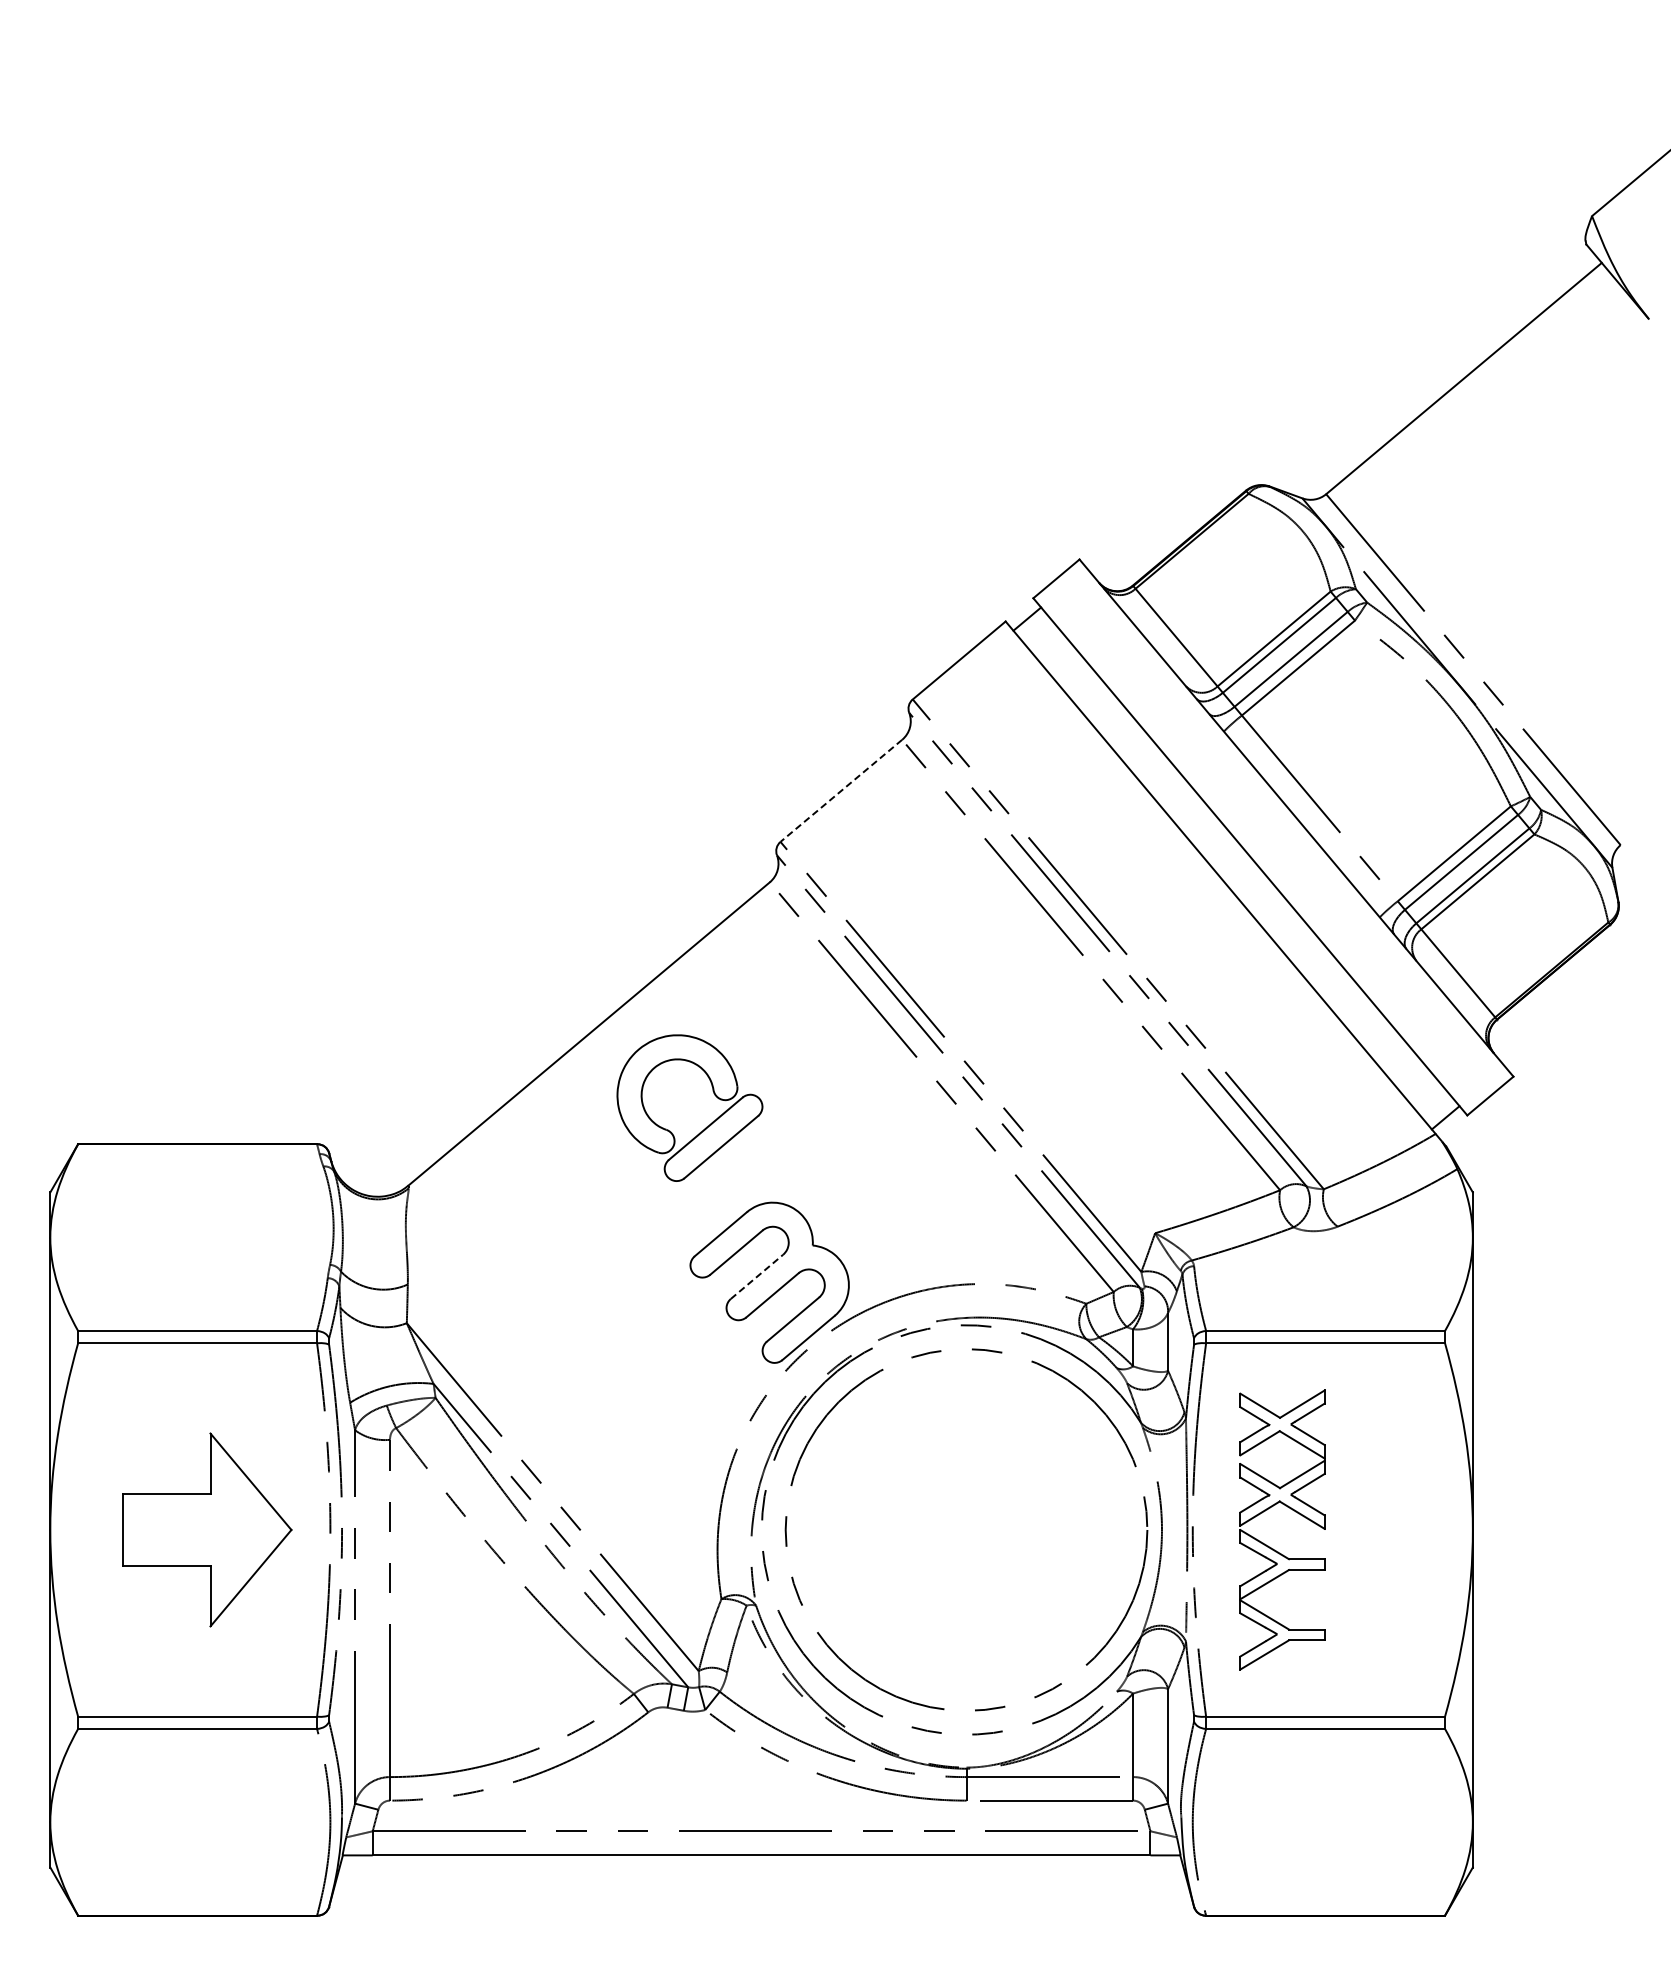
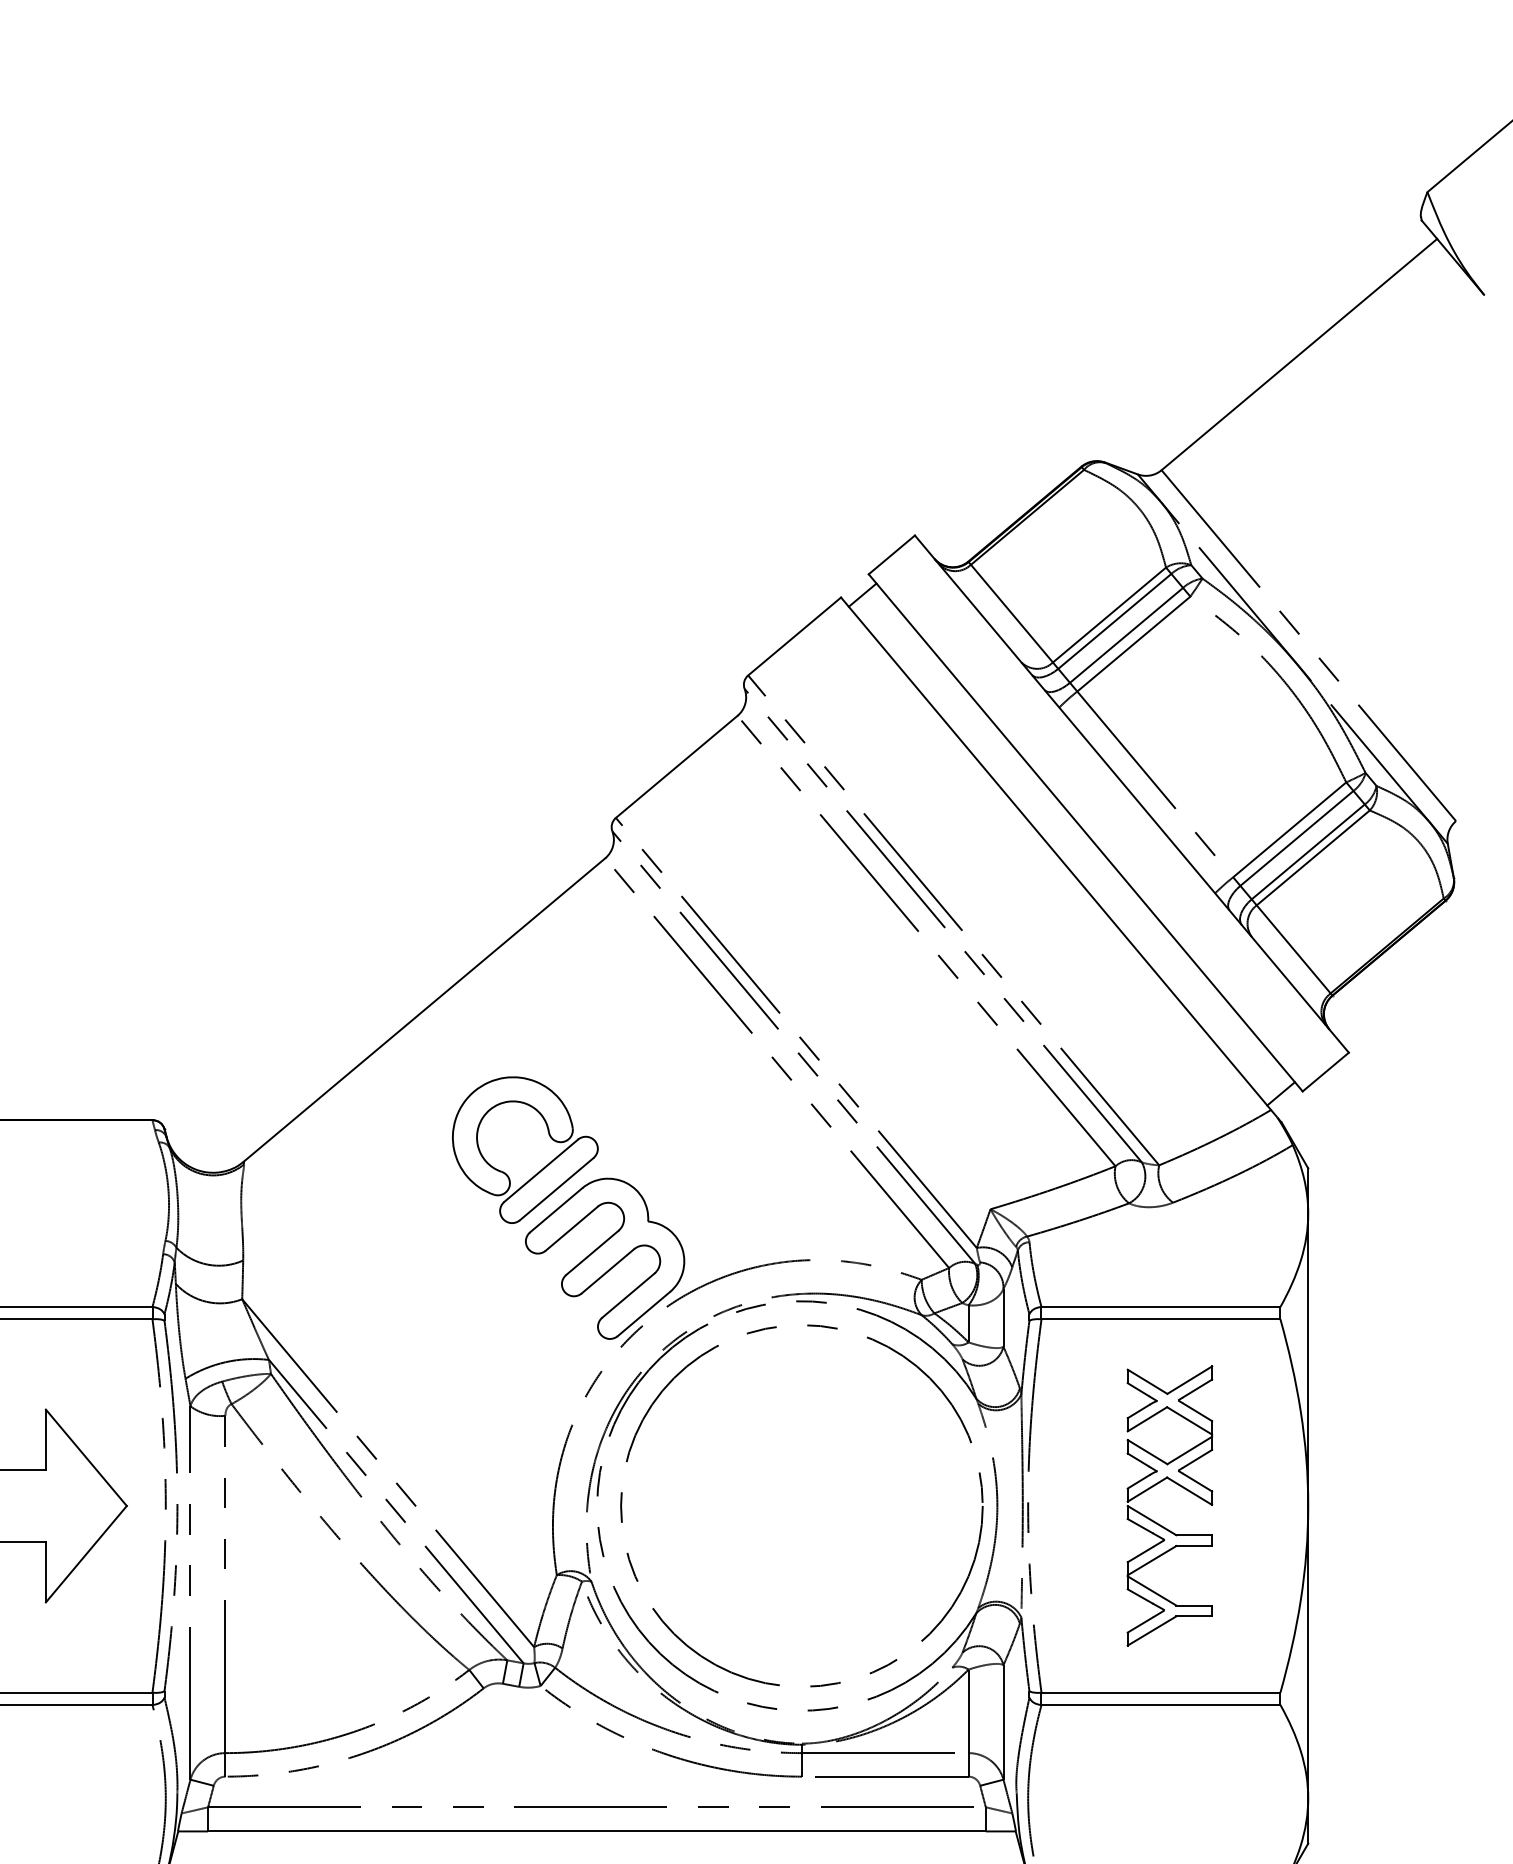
line: (840, 791) -> (675, 767), dashed -> solid
part: (706, 1126) -> (541, 1168), moved
line: (757, 1276) -> (592, 1252), dashed -> solid
part: (1273, 1548) -> (1160, 1524), moved

